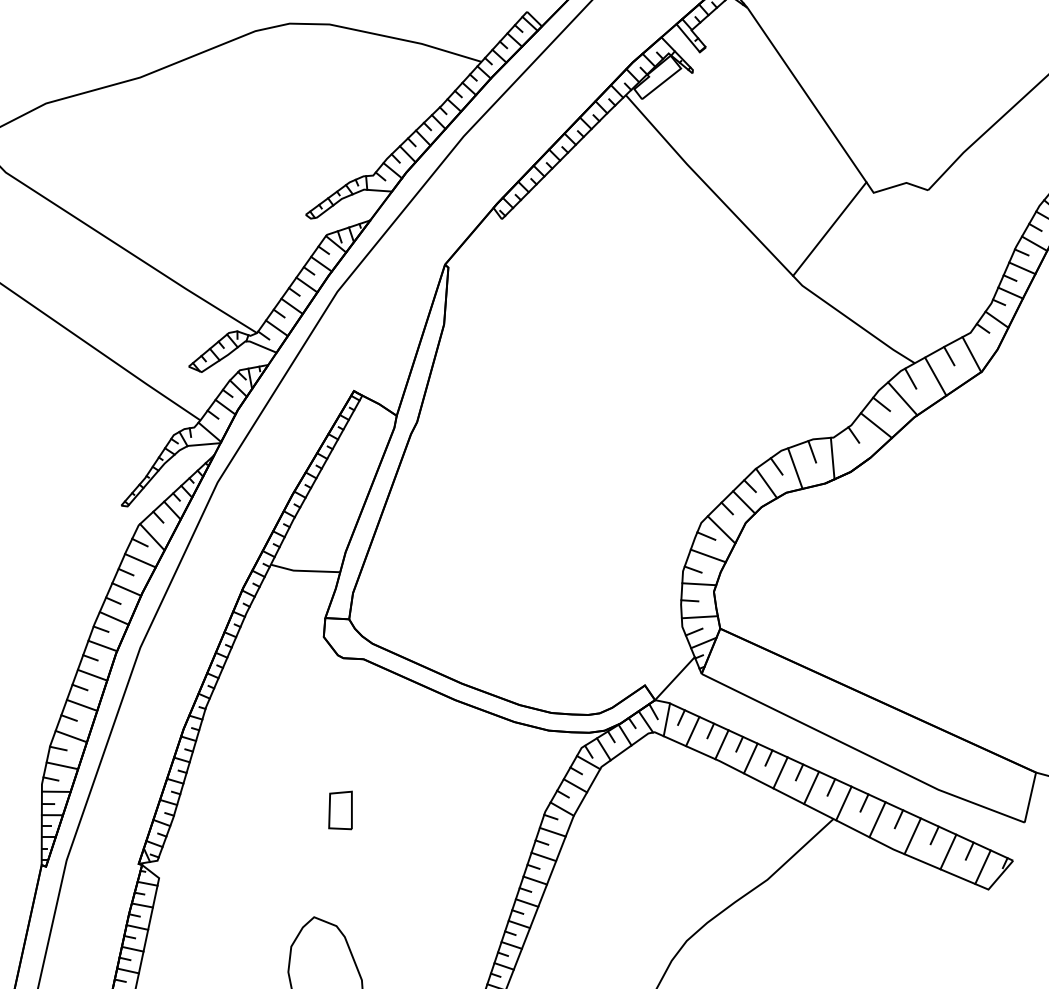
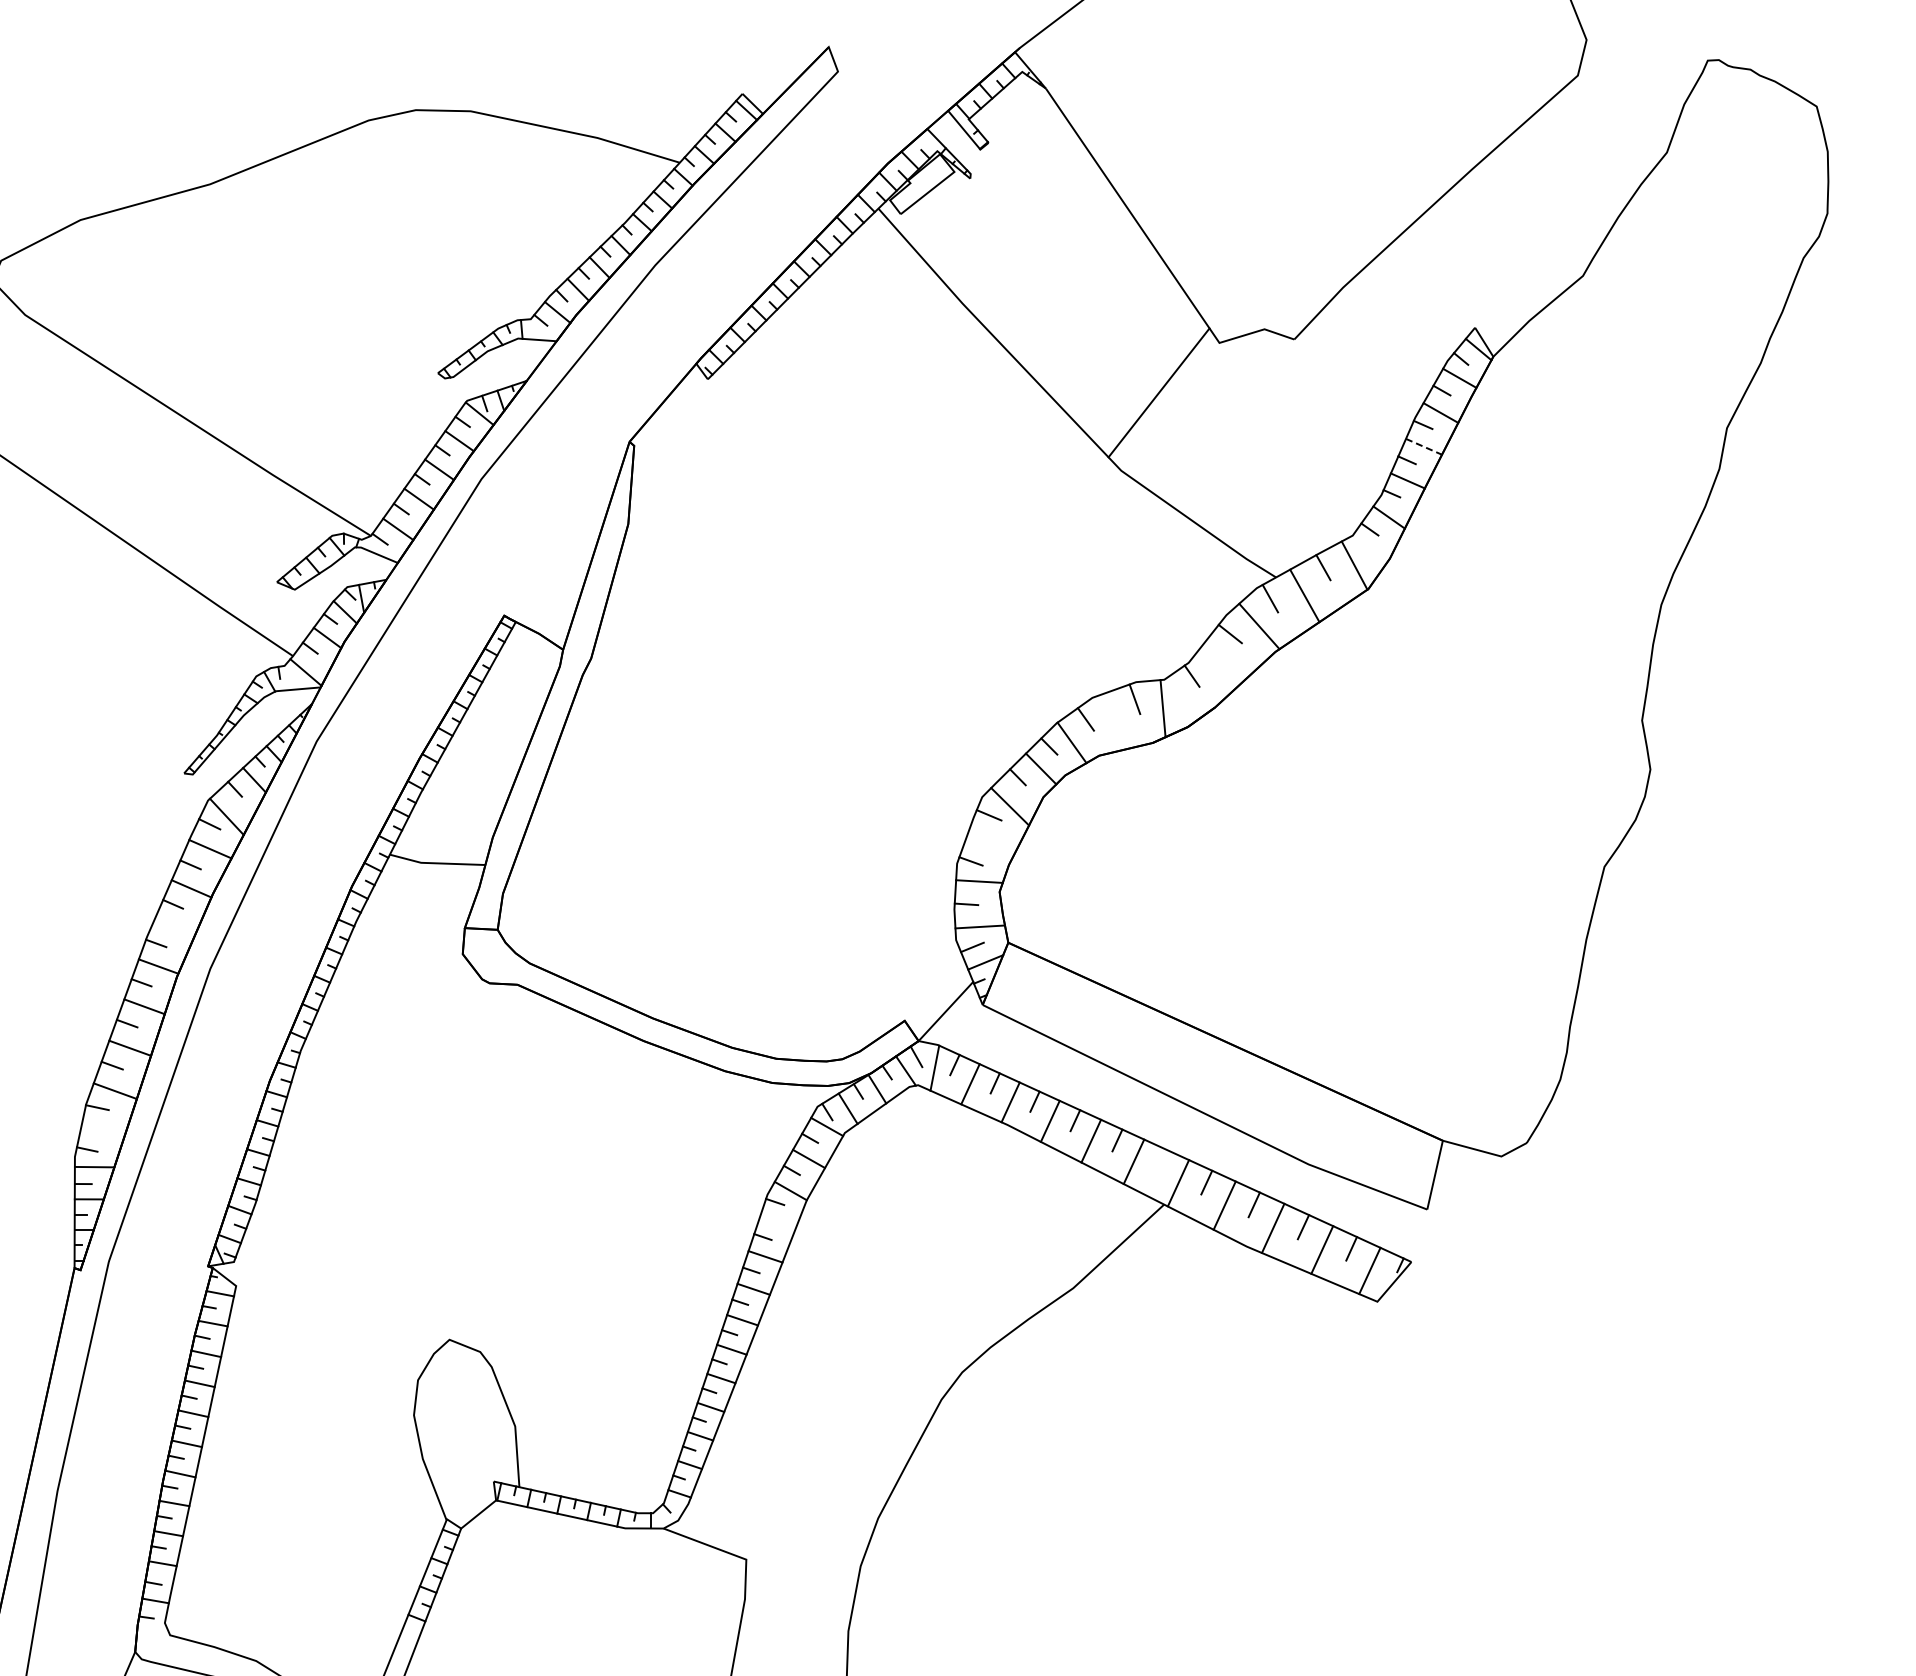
line: (1022, 268) -> (1424, 446), solid -> dashed
line: (875, 425) -> (1222, 663), removed
line: (795, 468) -> (1111, 722), removed
line: (708, 555) -> (991, 842), removed
line: (114, 618) -> (174, 928), removed
line: (61, 765) -> (102, 1131), removed
line: (831, 786) -> (1161, 1160), removed
part: (340, 810) -> (485, 1192), removed
line: (552, 832) -> (777, 1222), removed

